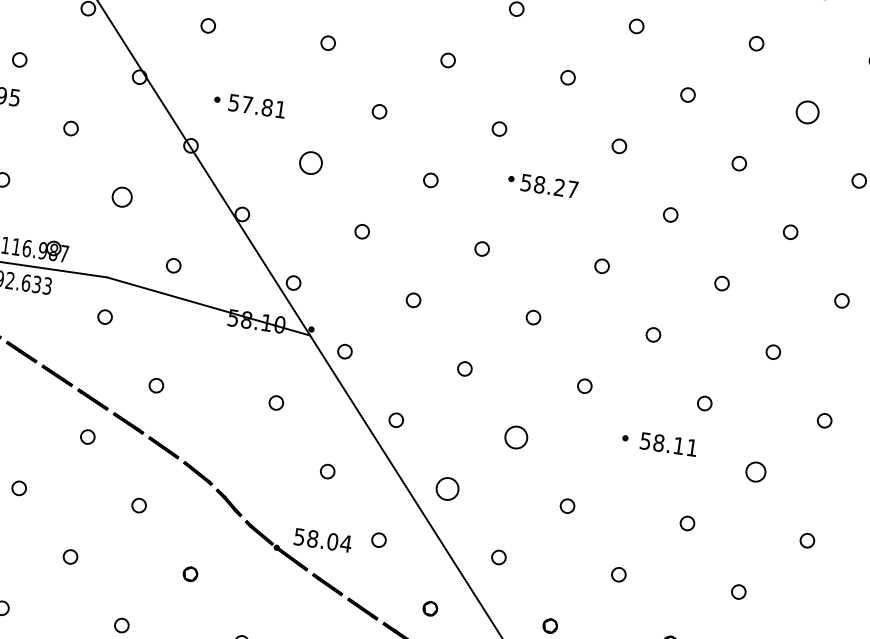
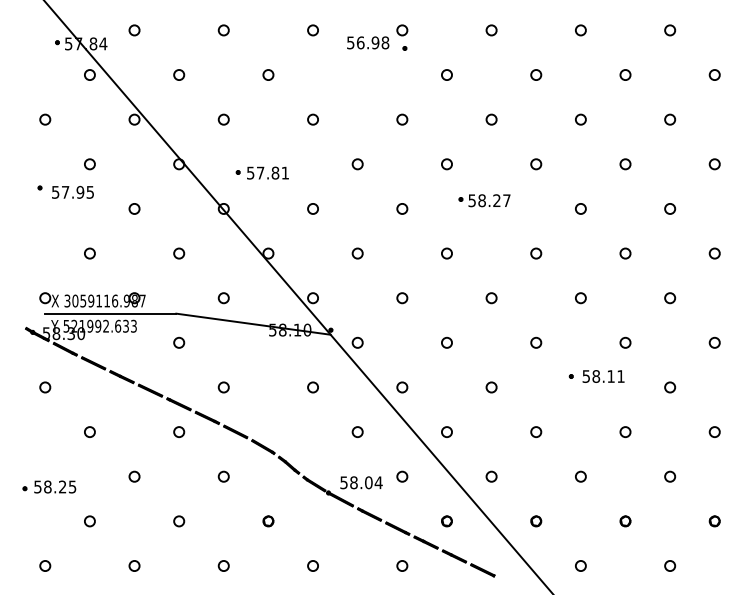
circle: (808, 112) -> (670, 119), size x0.62
circle: (310, 162) -> (312, 208), size x0.62
circle: (122, 197) -> (179, 253), size x0.71
circle: (516, 437) -> (491, 387), size x0.62
circle: (756, 472) -> (670, 387), size x0.71
circle: (447, 487) -> (446, 431), size x0.62

